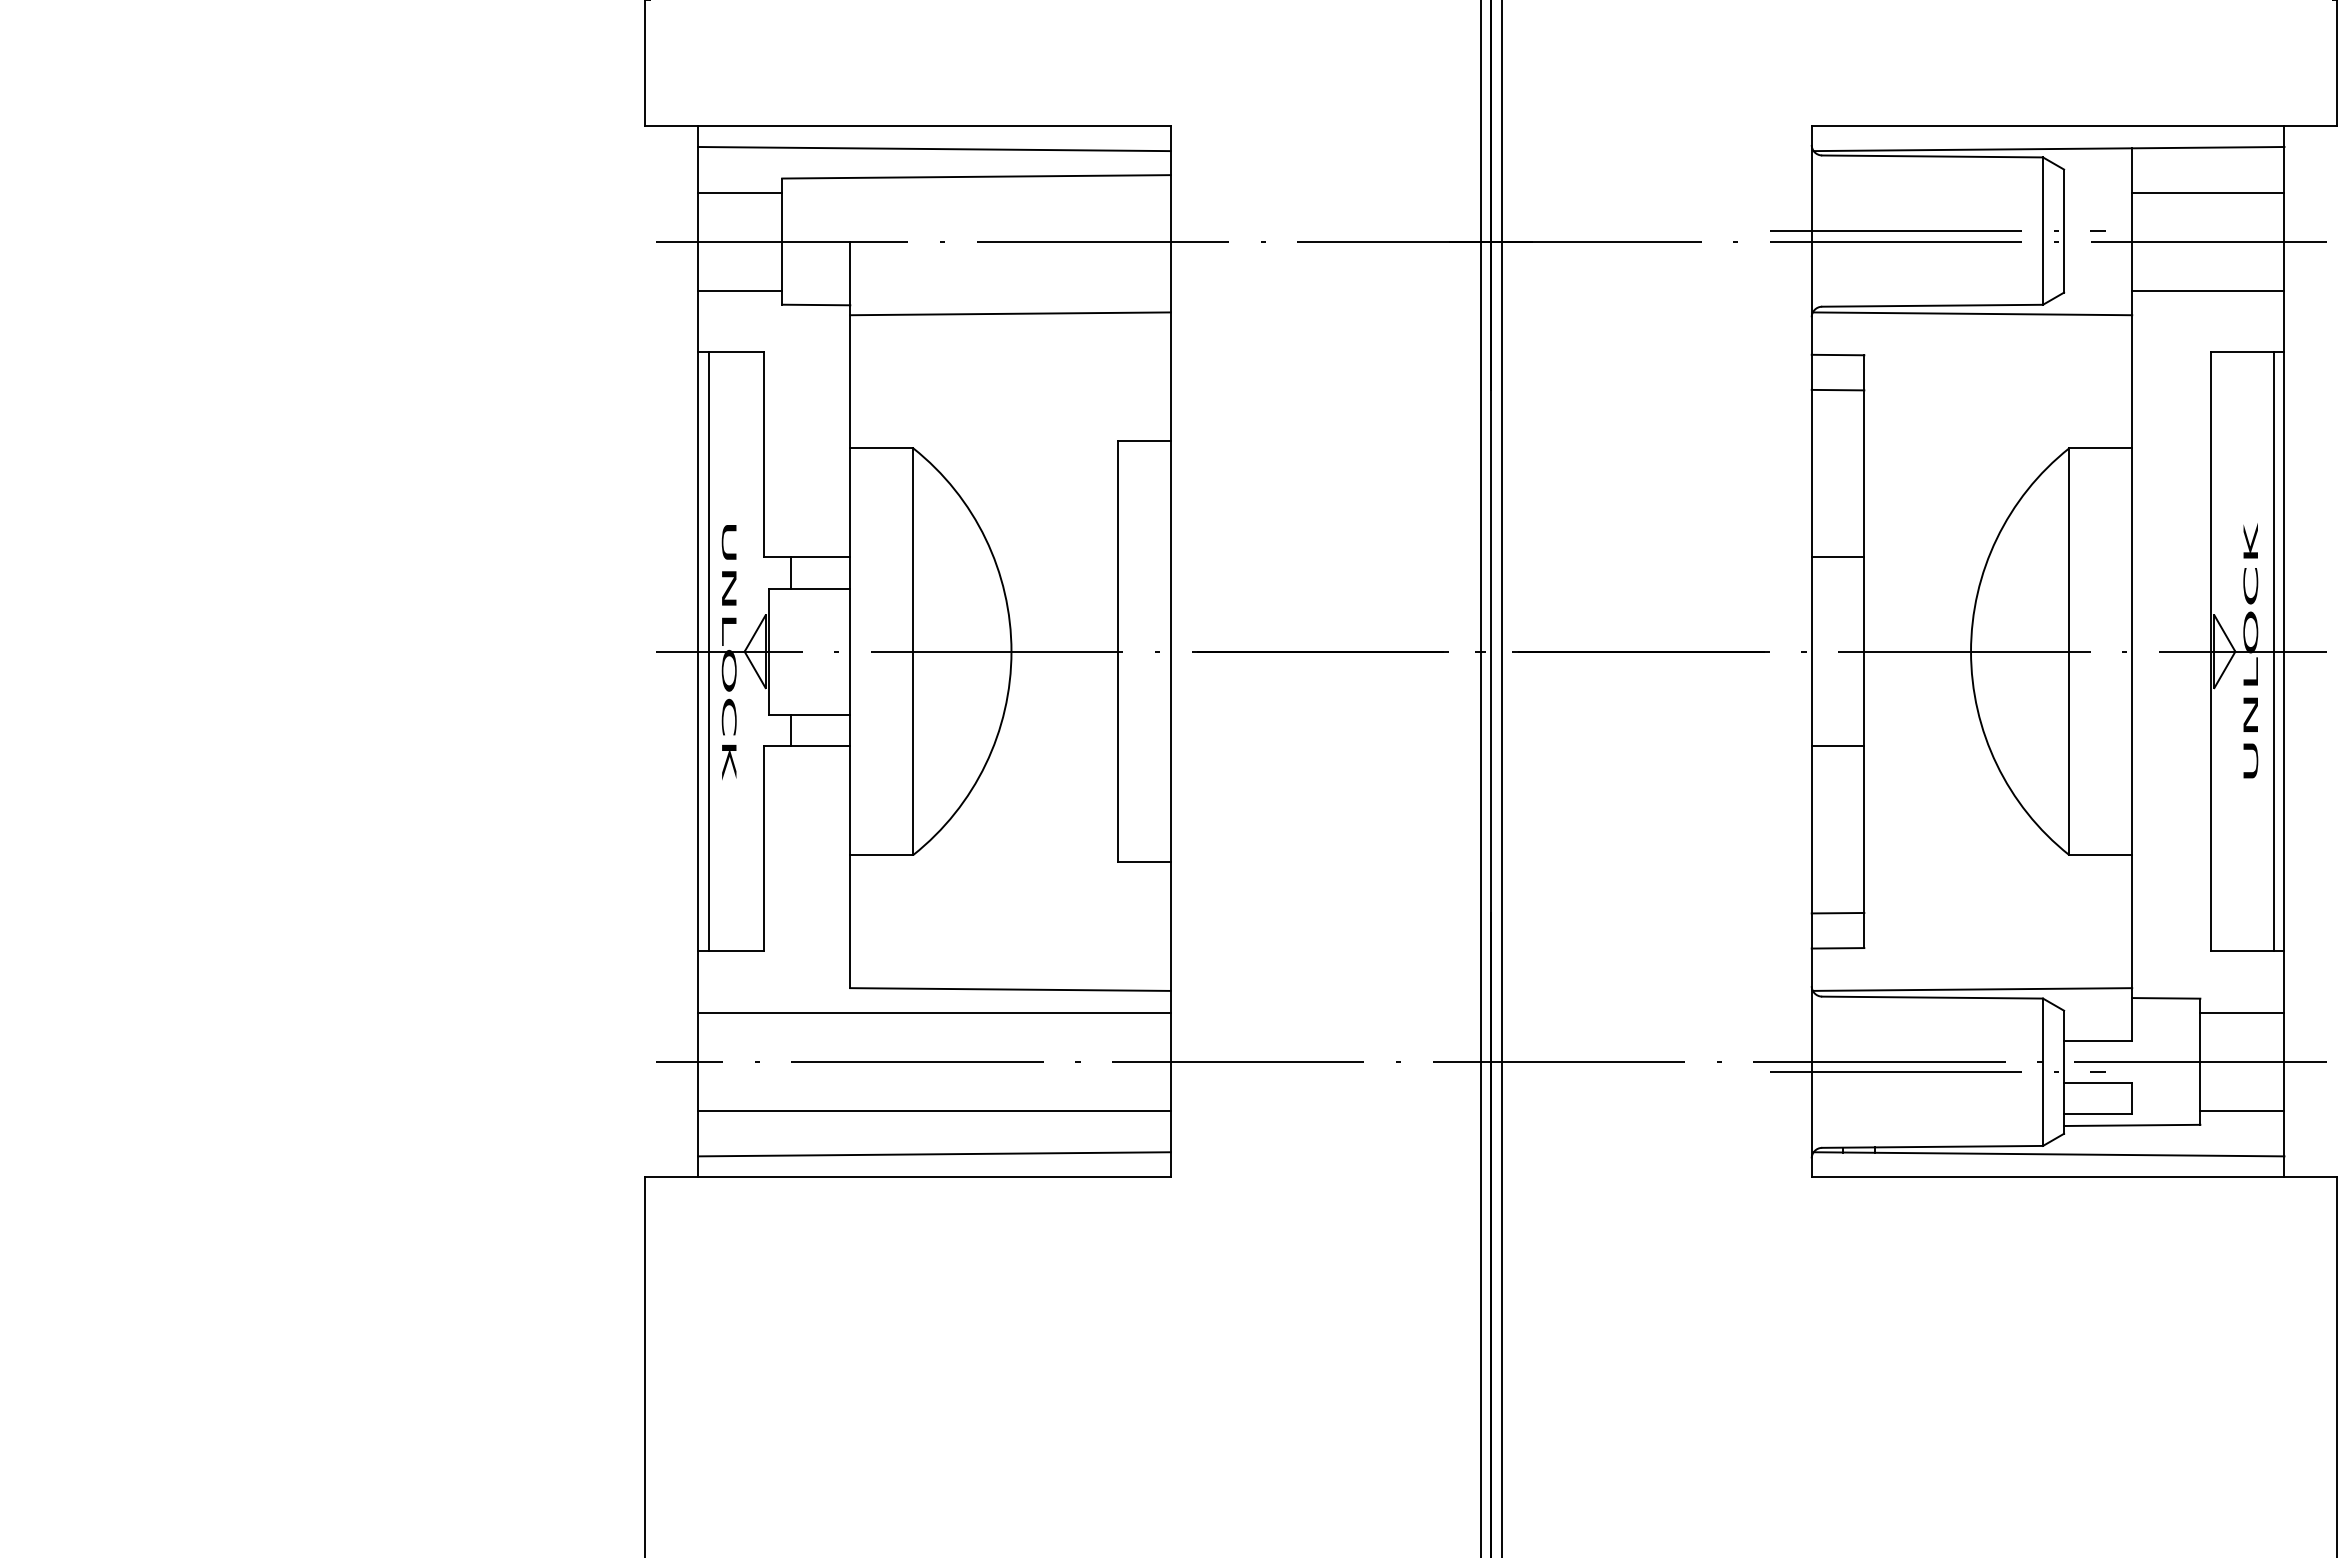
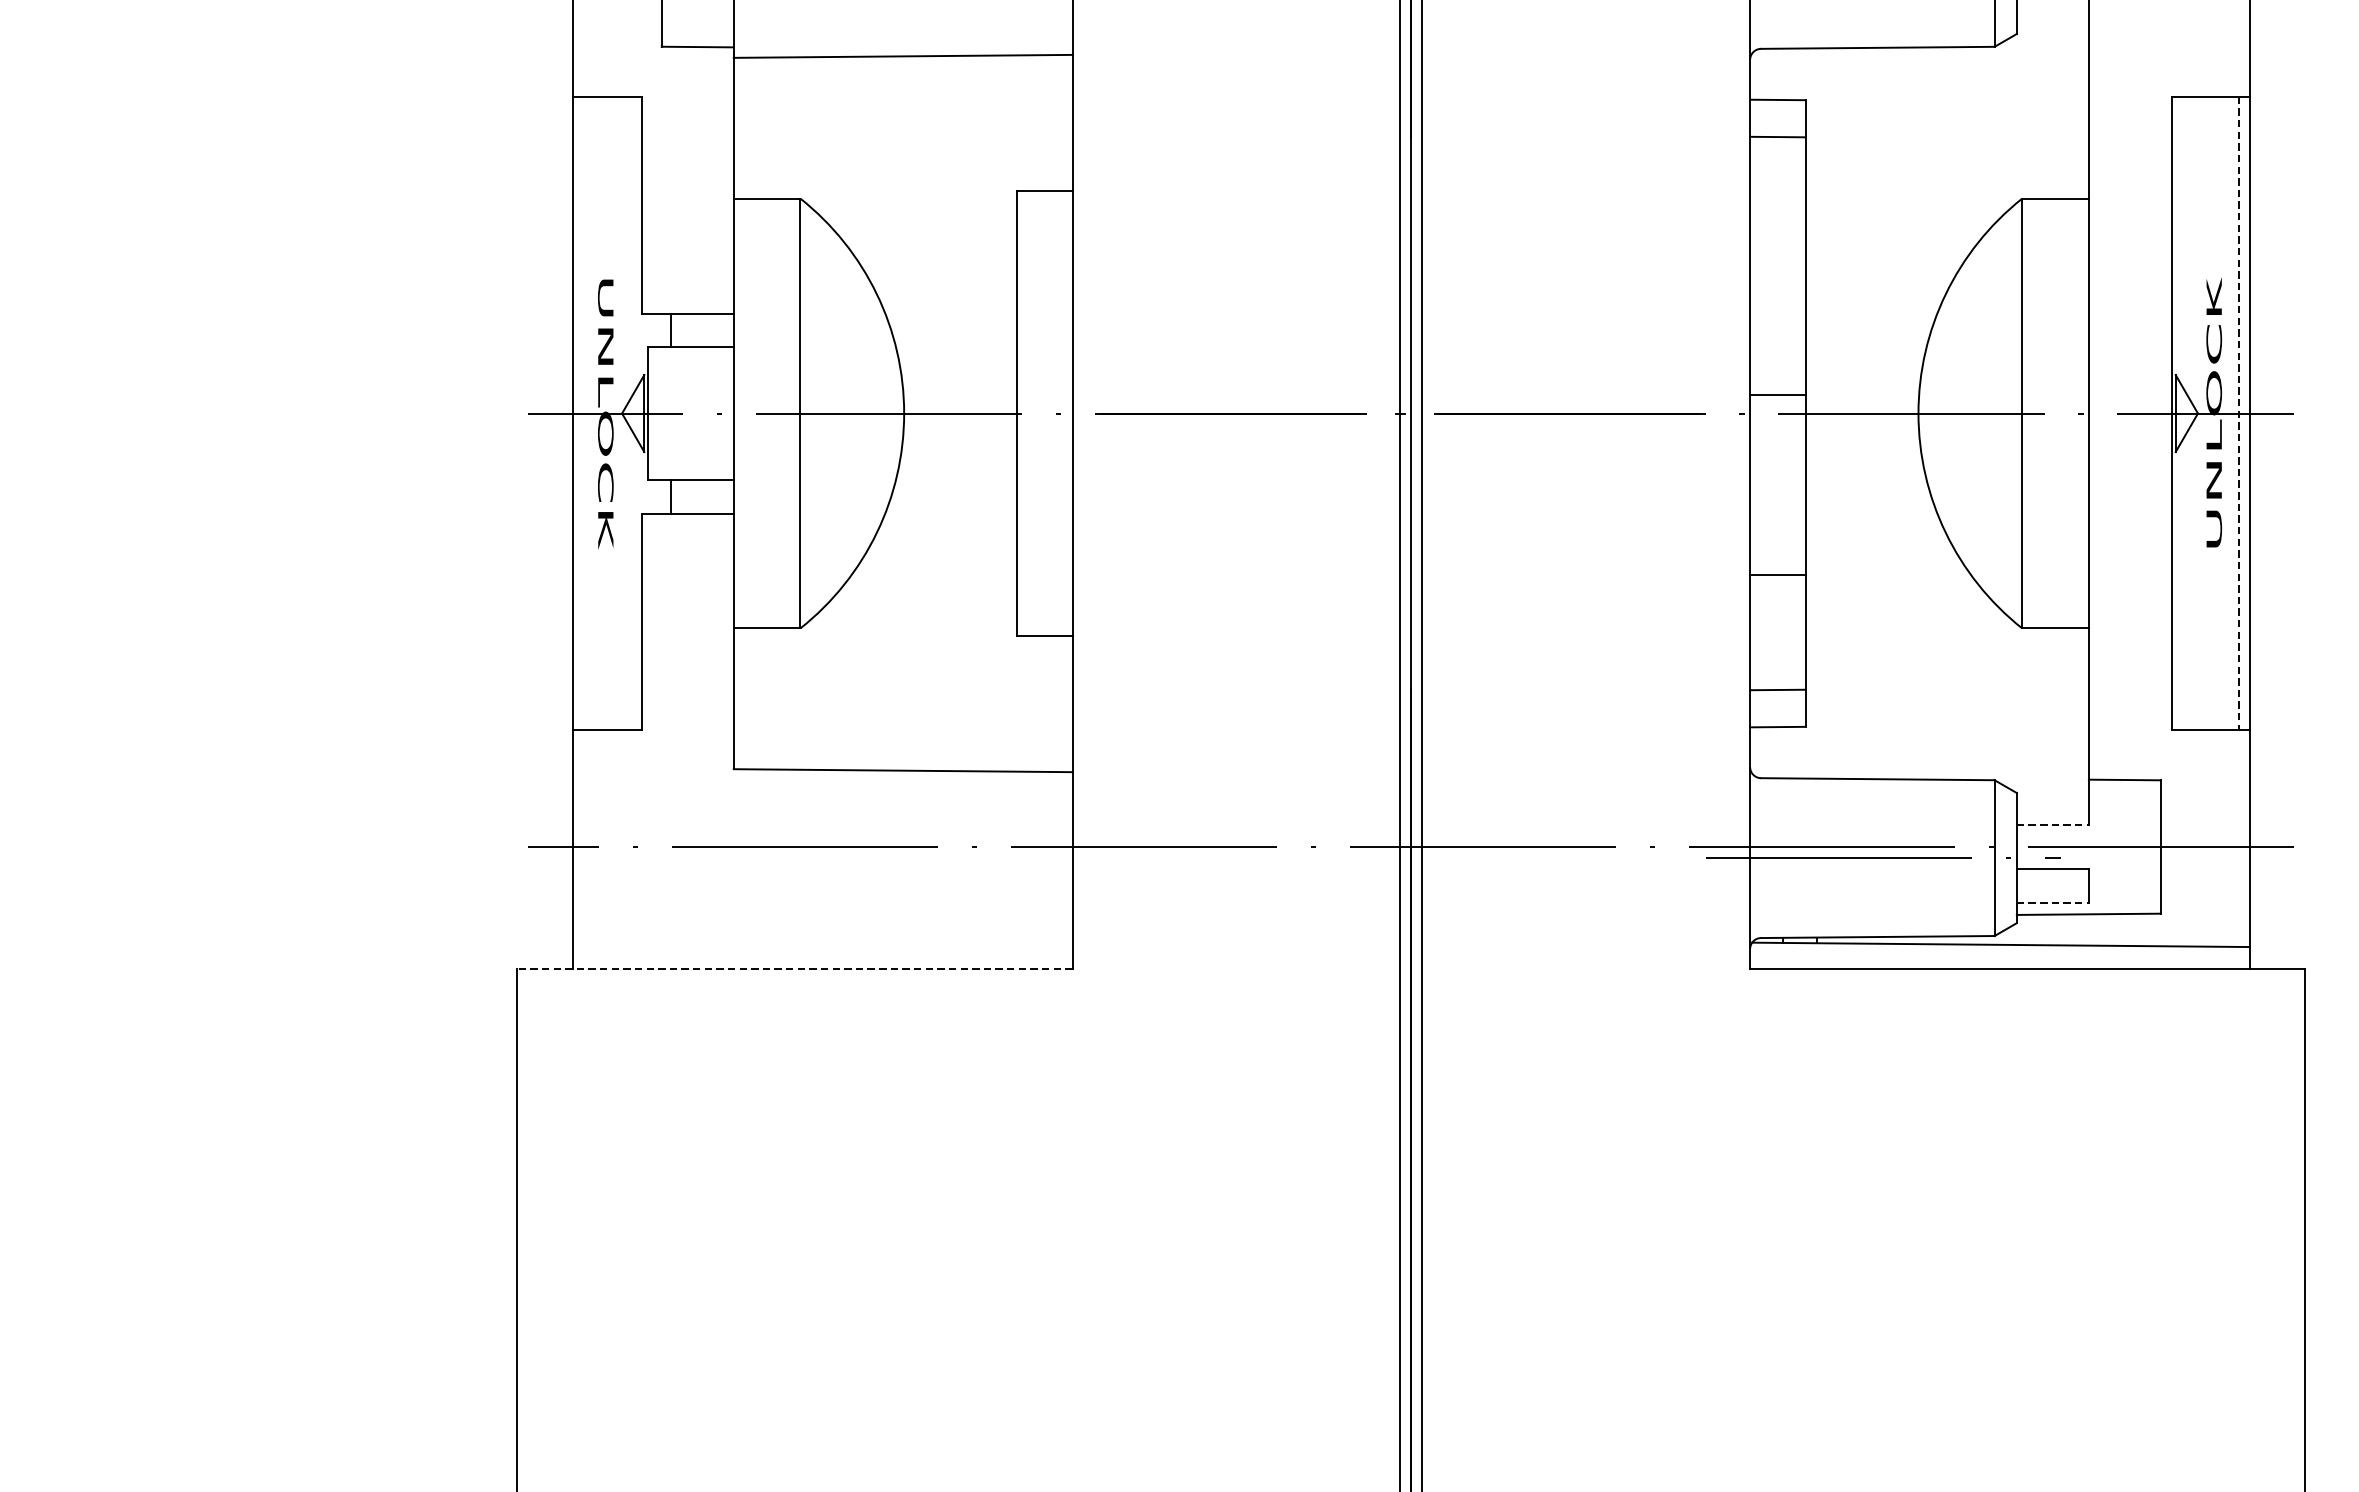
line: (740, 290) -> (617, 31), removed
line: (2208, 290) -> (2169, 31), removed
line: (1972, 313) -> (1920, 56), removed
line: (1837, 557) -> (1777, 395), moved
line: (708, 651) -> (583, 413), removed
line: (2273, 651) -> (2238, 413), solid -> dashed
line: (1837, 746) -> (1777, 575), moved
line: (1972, 989) -> (1920, 770), removed
line: (934, 1012) -> (822, 794), removed
line: (2242, 1012) -> (2205, 794), removed
line: (2098, 1040) -> (2053, 824), solid -> dashed
line: (934, 1110) -> (822, 898), removed
line: (2242, 1110) -> (2205, 898), removed
line: (2098, 1114) -> (2053, 902), solid -> dashed
line: (934, 1154) -> (822, 945), removed
line: (908, 1177) -> (795, 969), solid -> dashed

